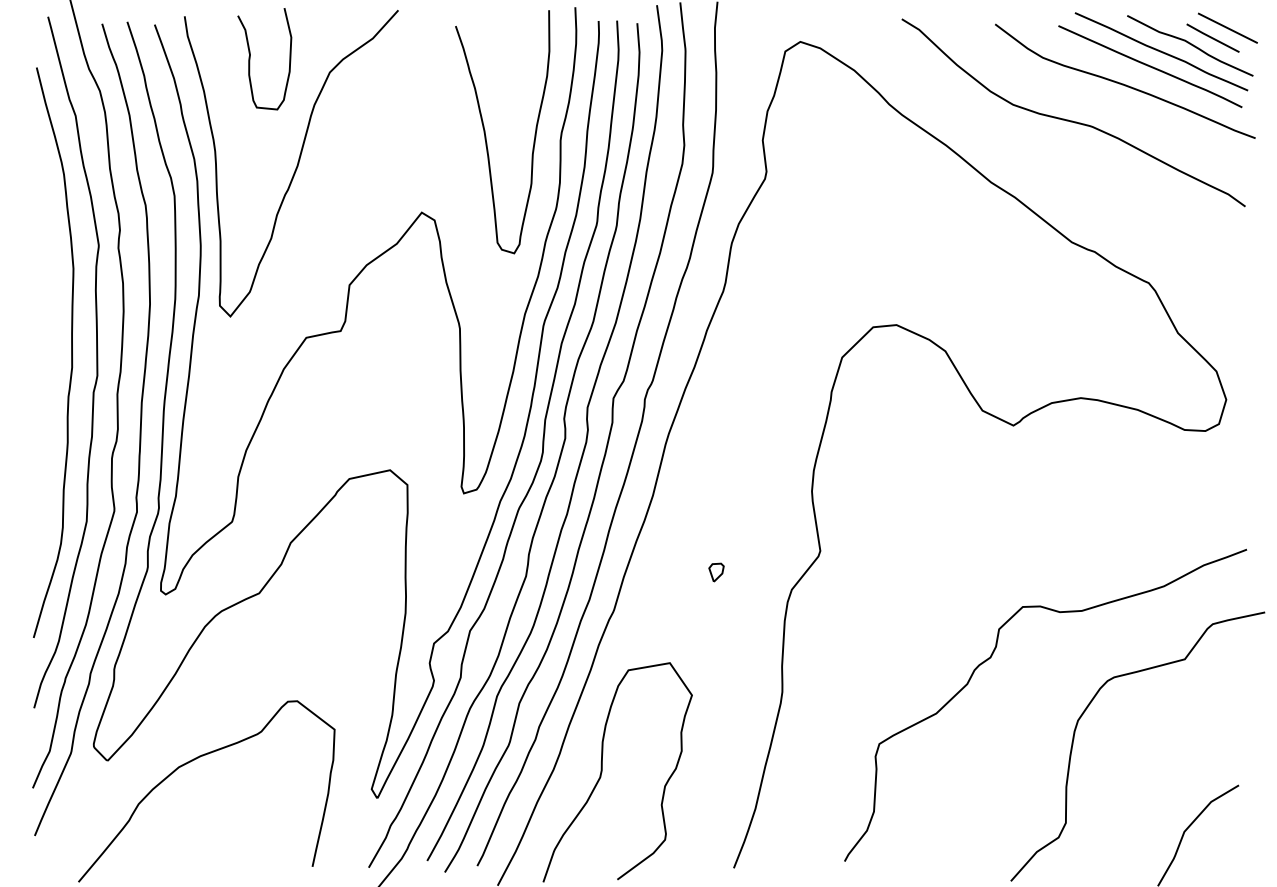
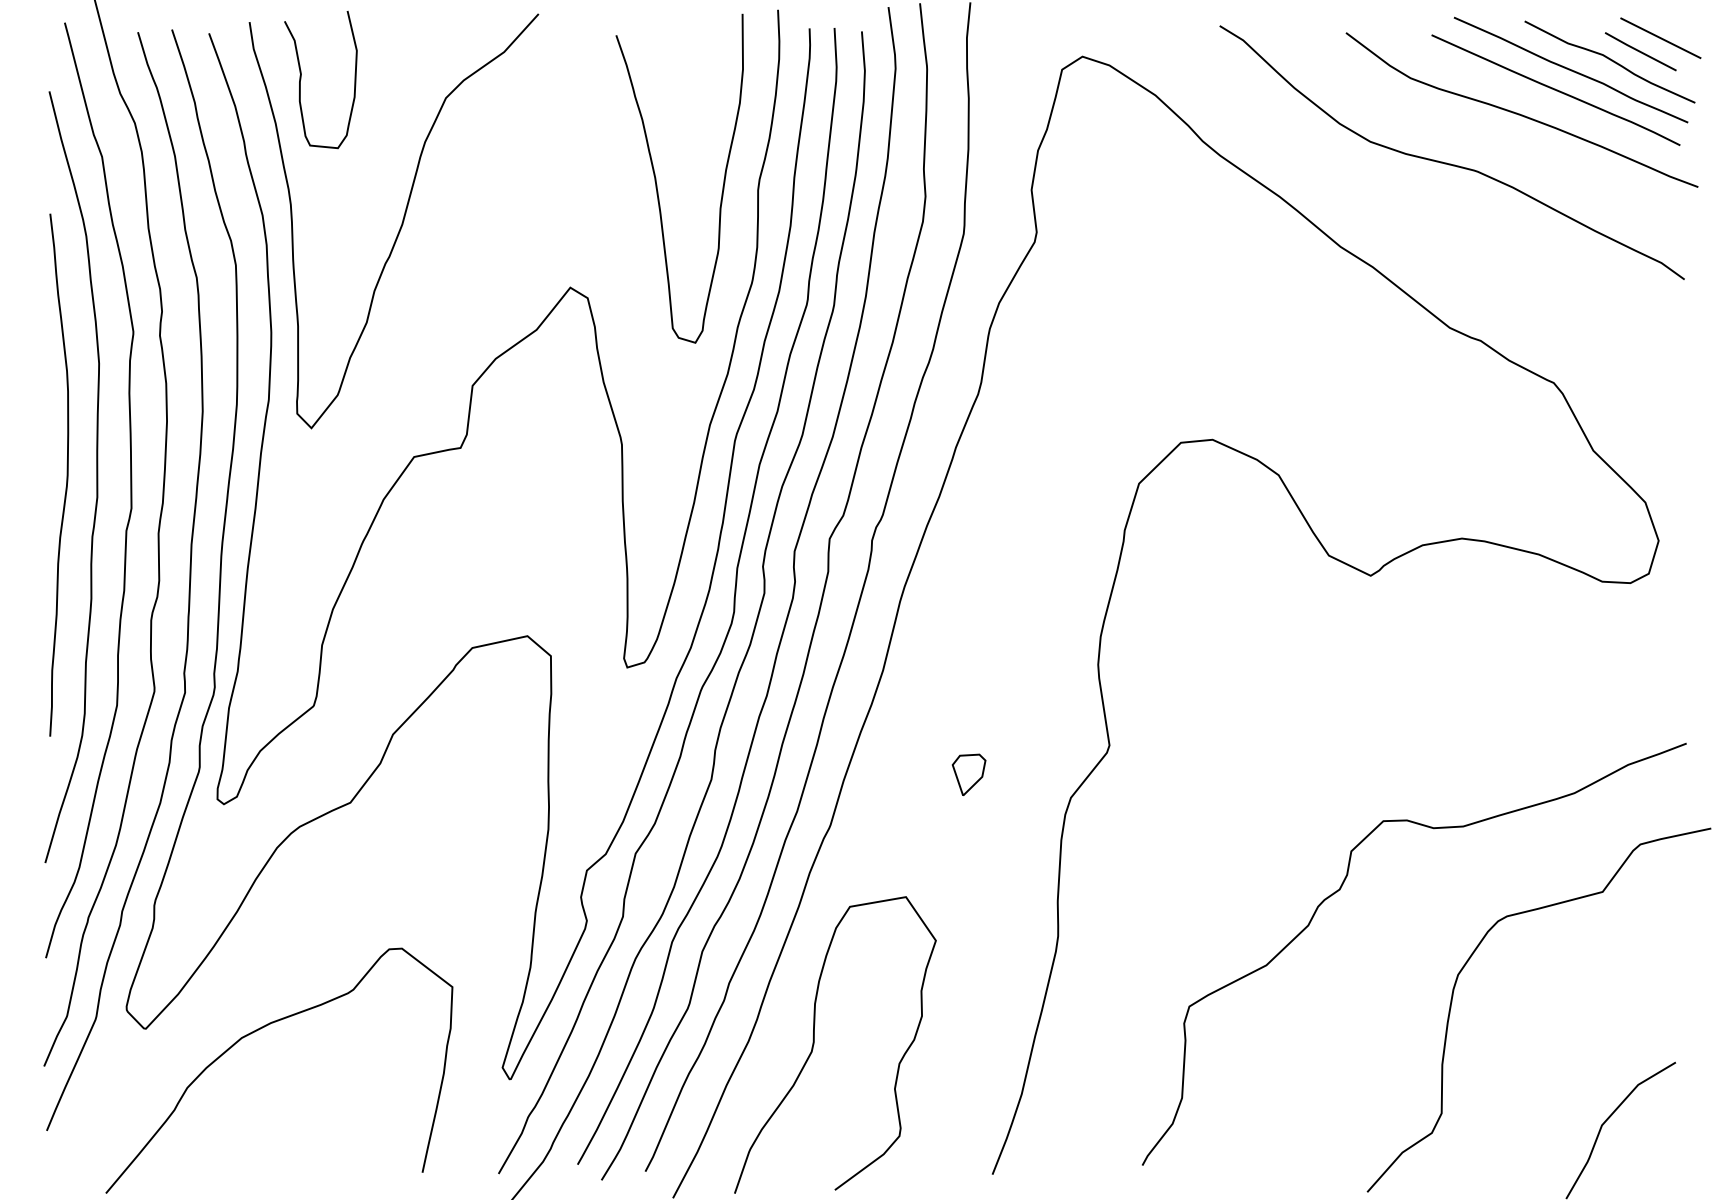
curve: (250, 58) -> (301, 79), moved
curve: (49, 350) -> (66, 474), added
part: (716, 572) -> (968, 774), size x1.67

